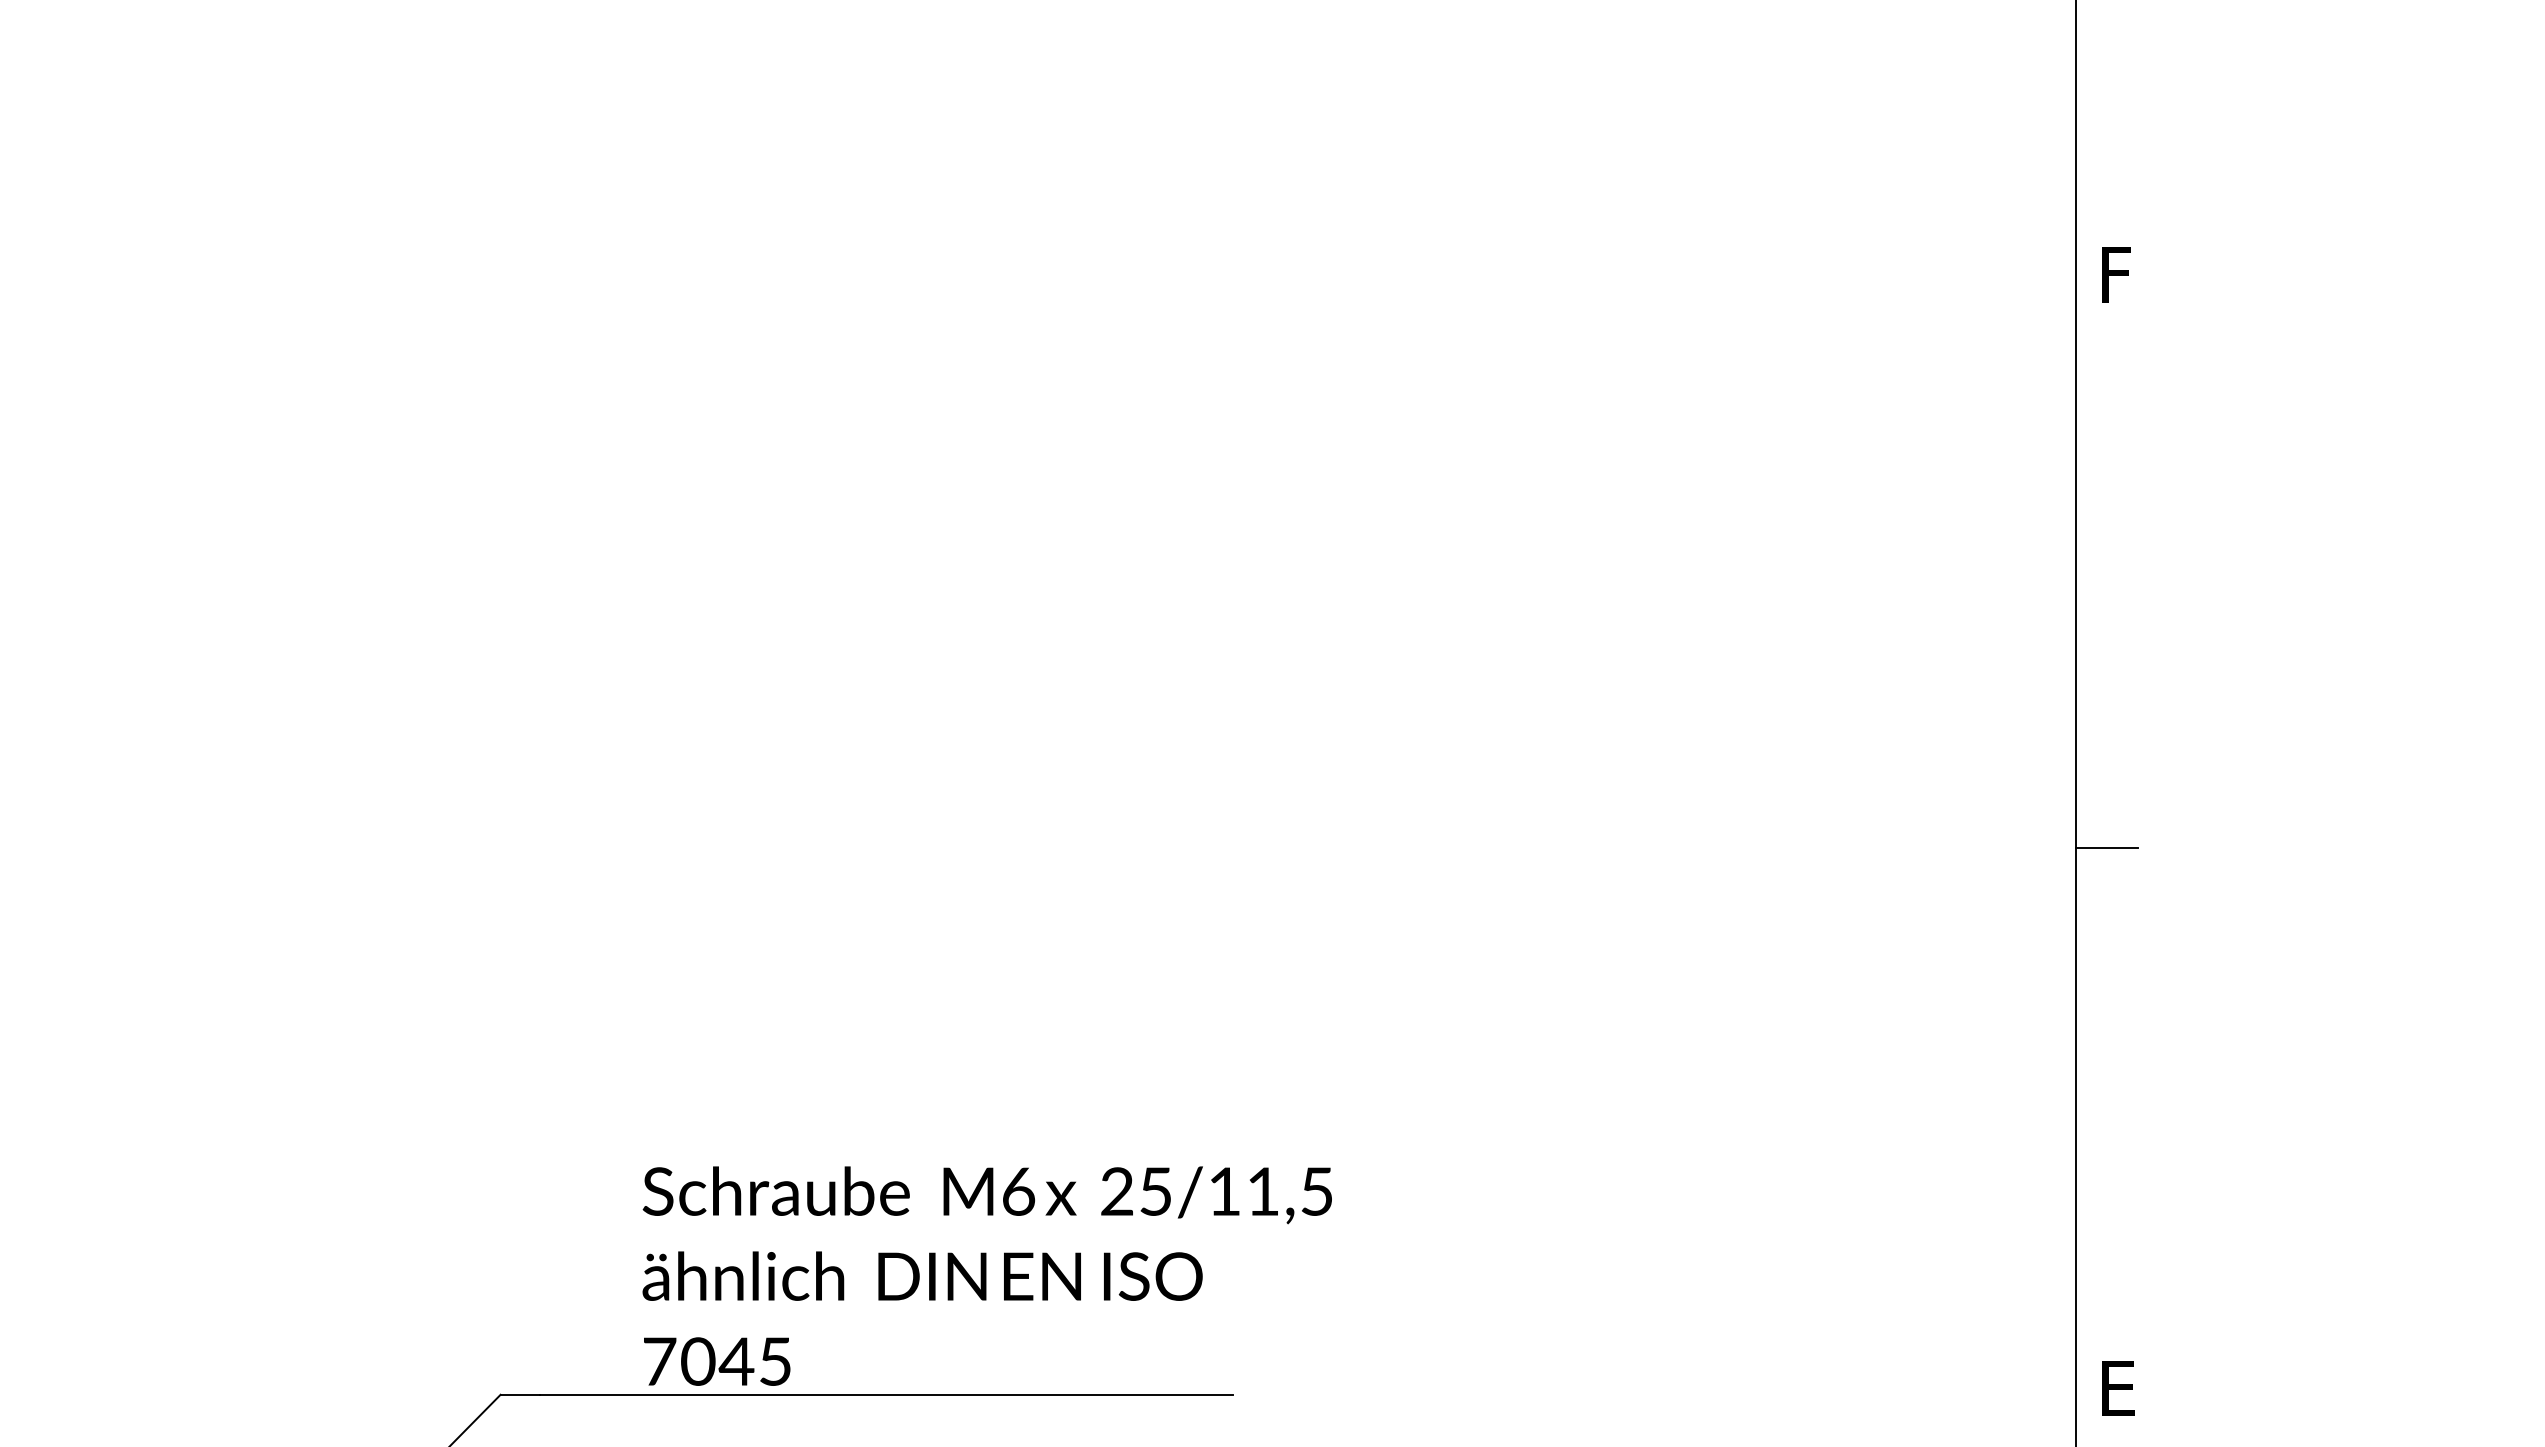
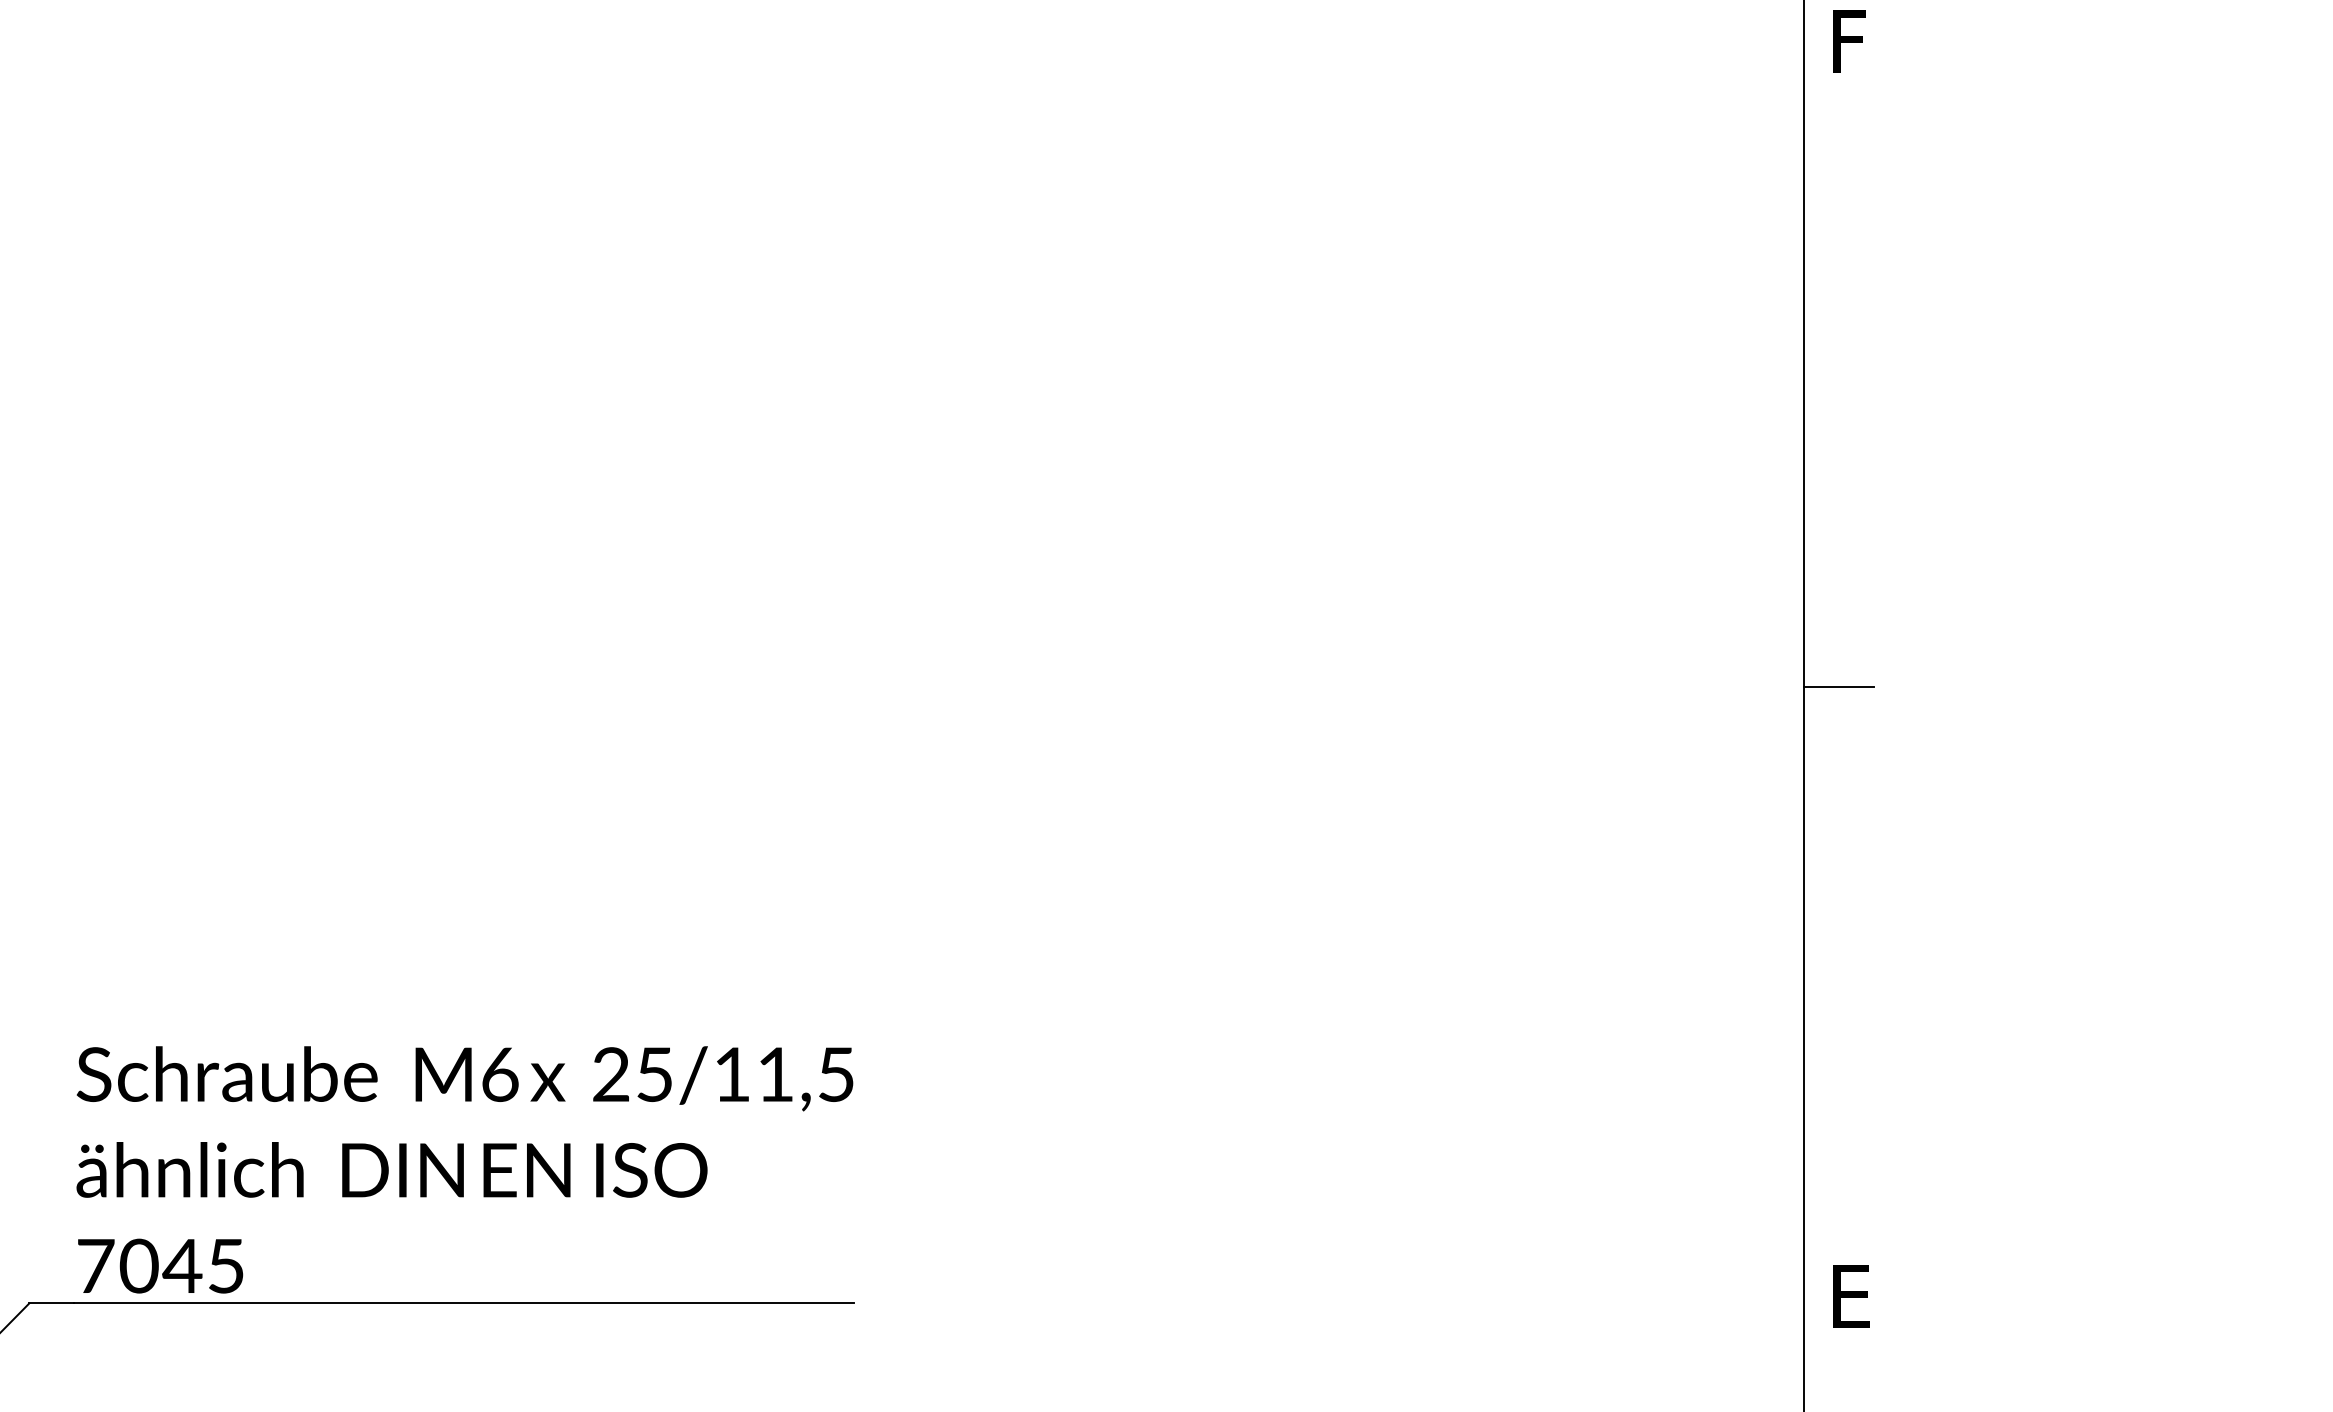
text: (986, 1275) -> (463, 1169), moved

